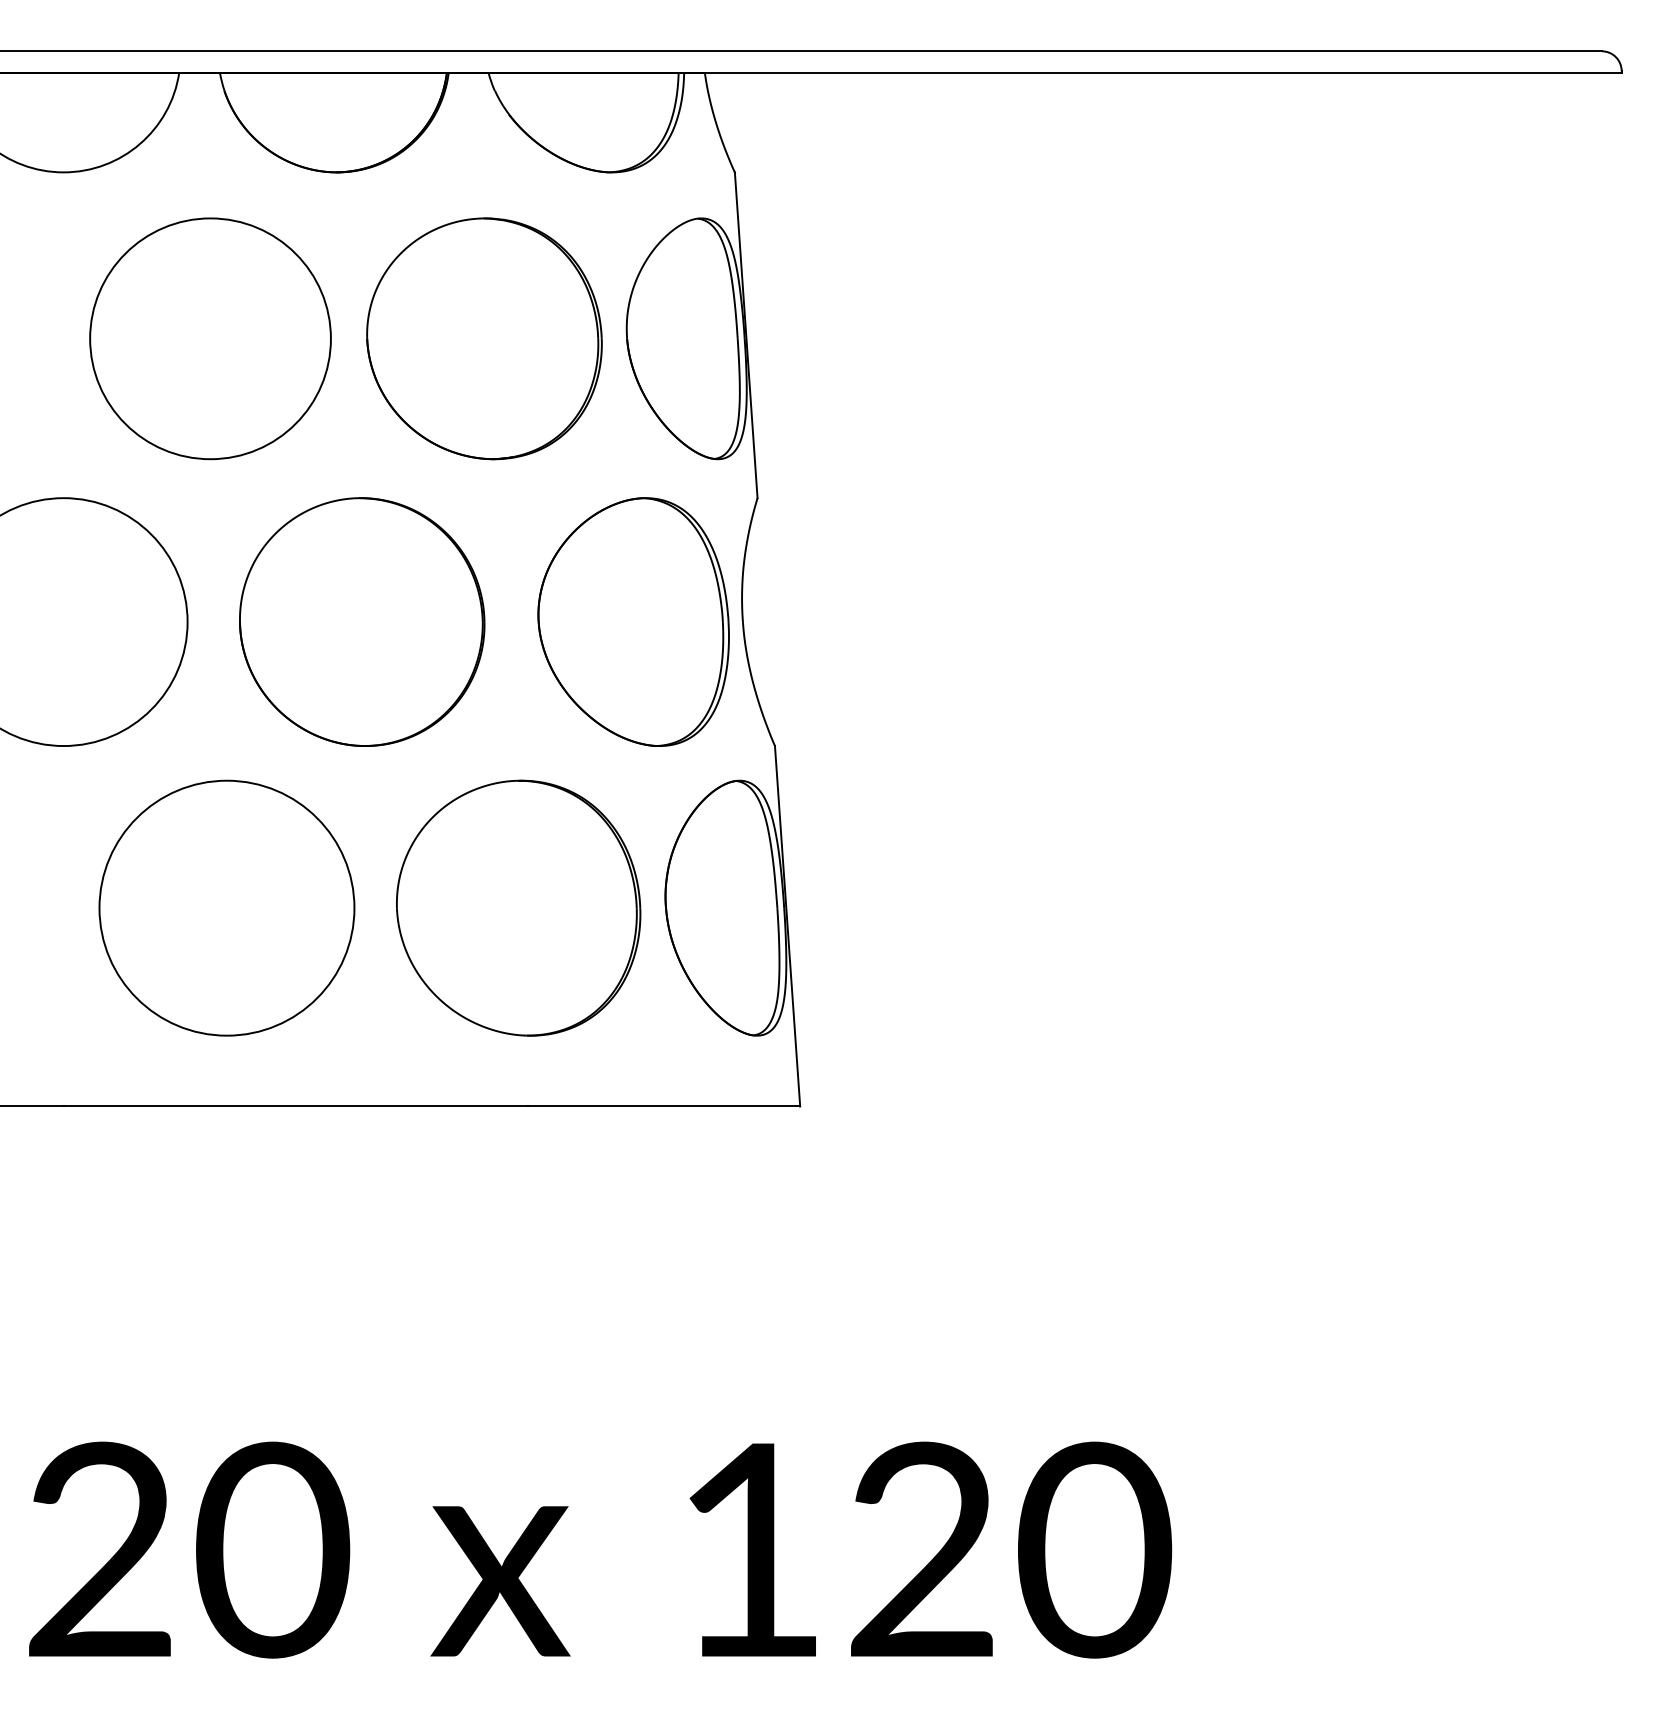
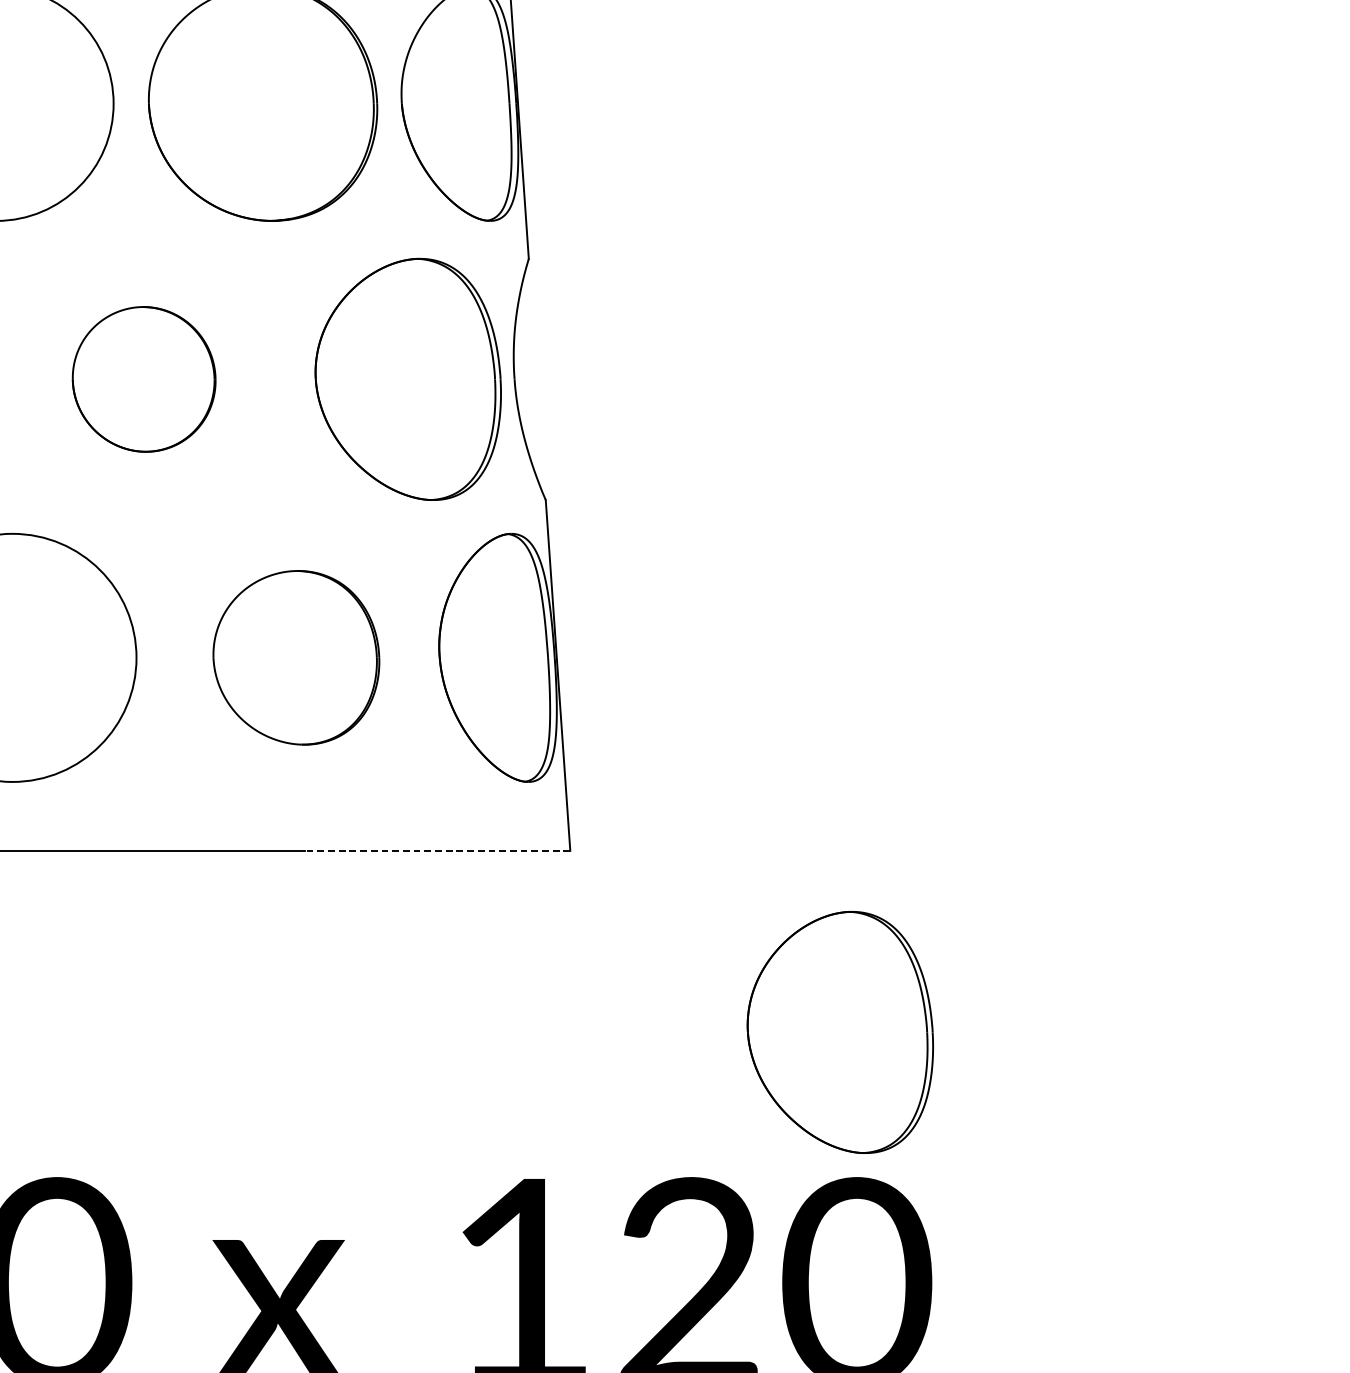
part: (362, 621) -> (144, 378), size x0.6
part: (518, 907) -> (296, 657), size x0.7
line: (663, 1106) -> (437, 850), solid -> dashed
part: (1077, 1292) -> (840, 1031), added

